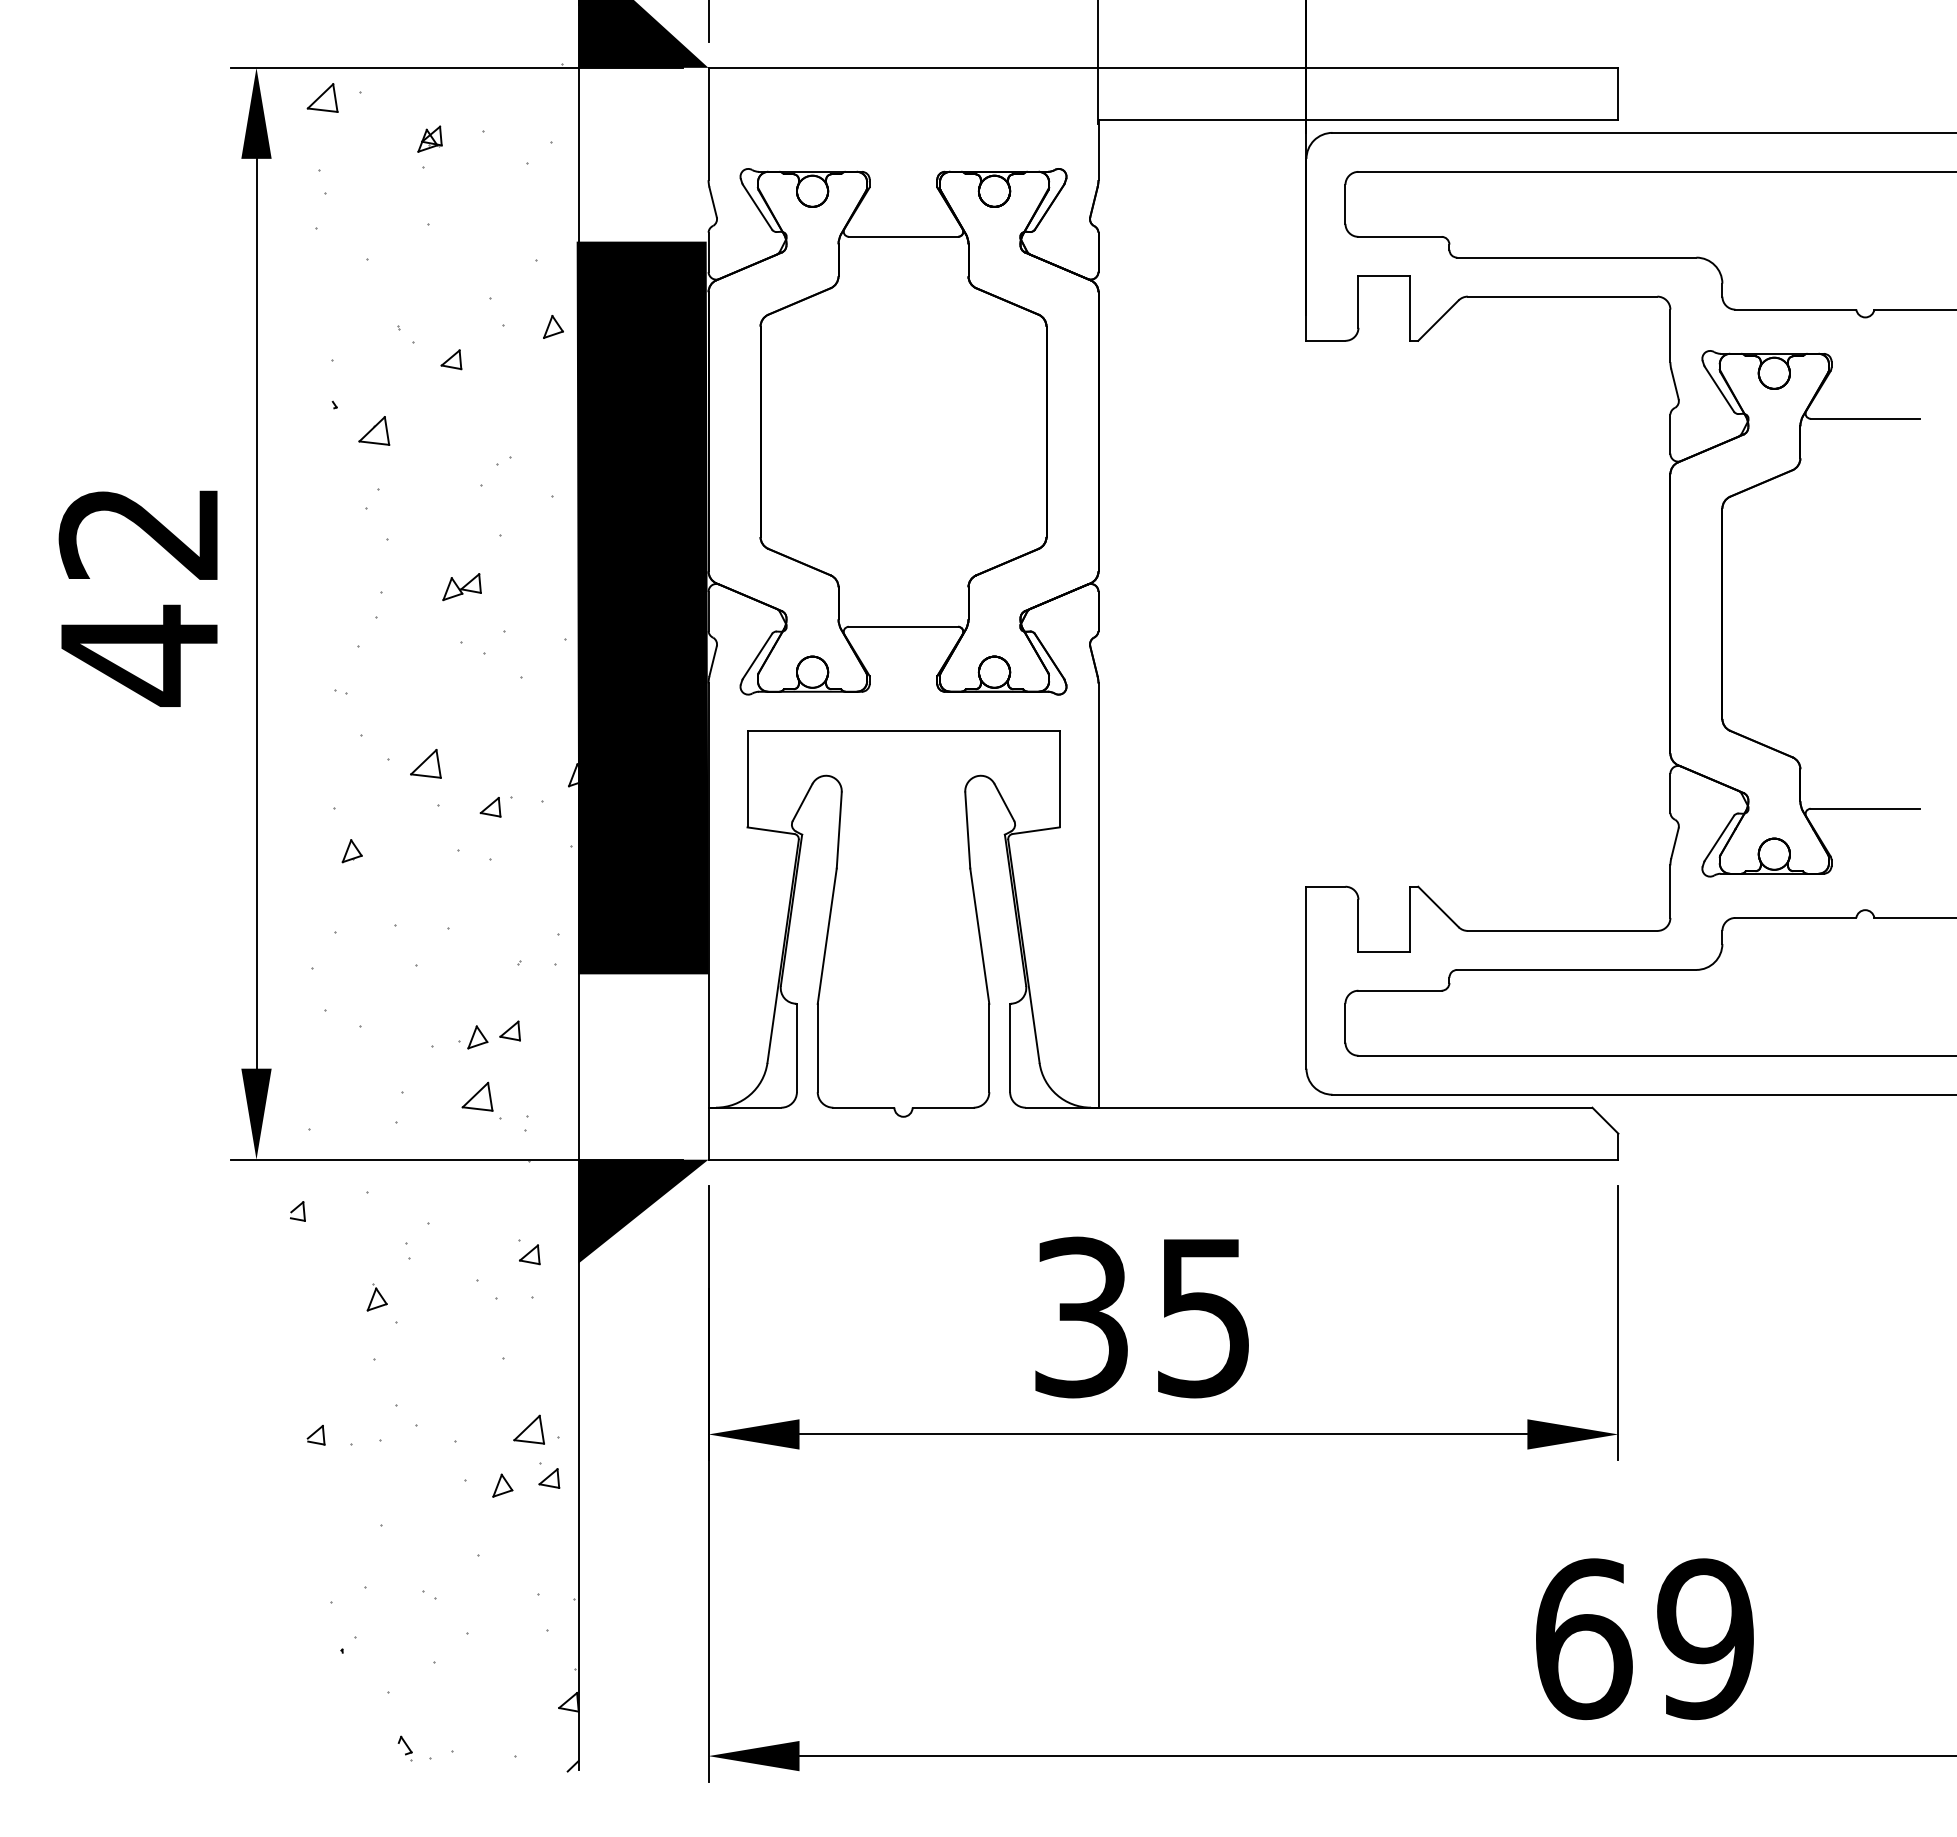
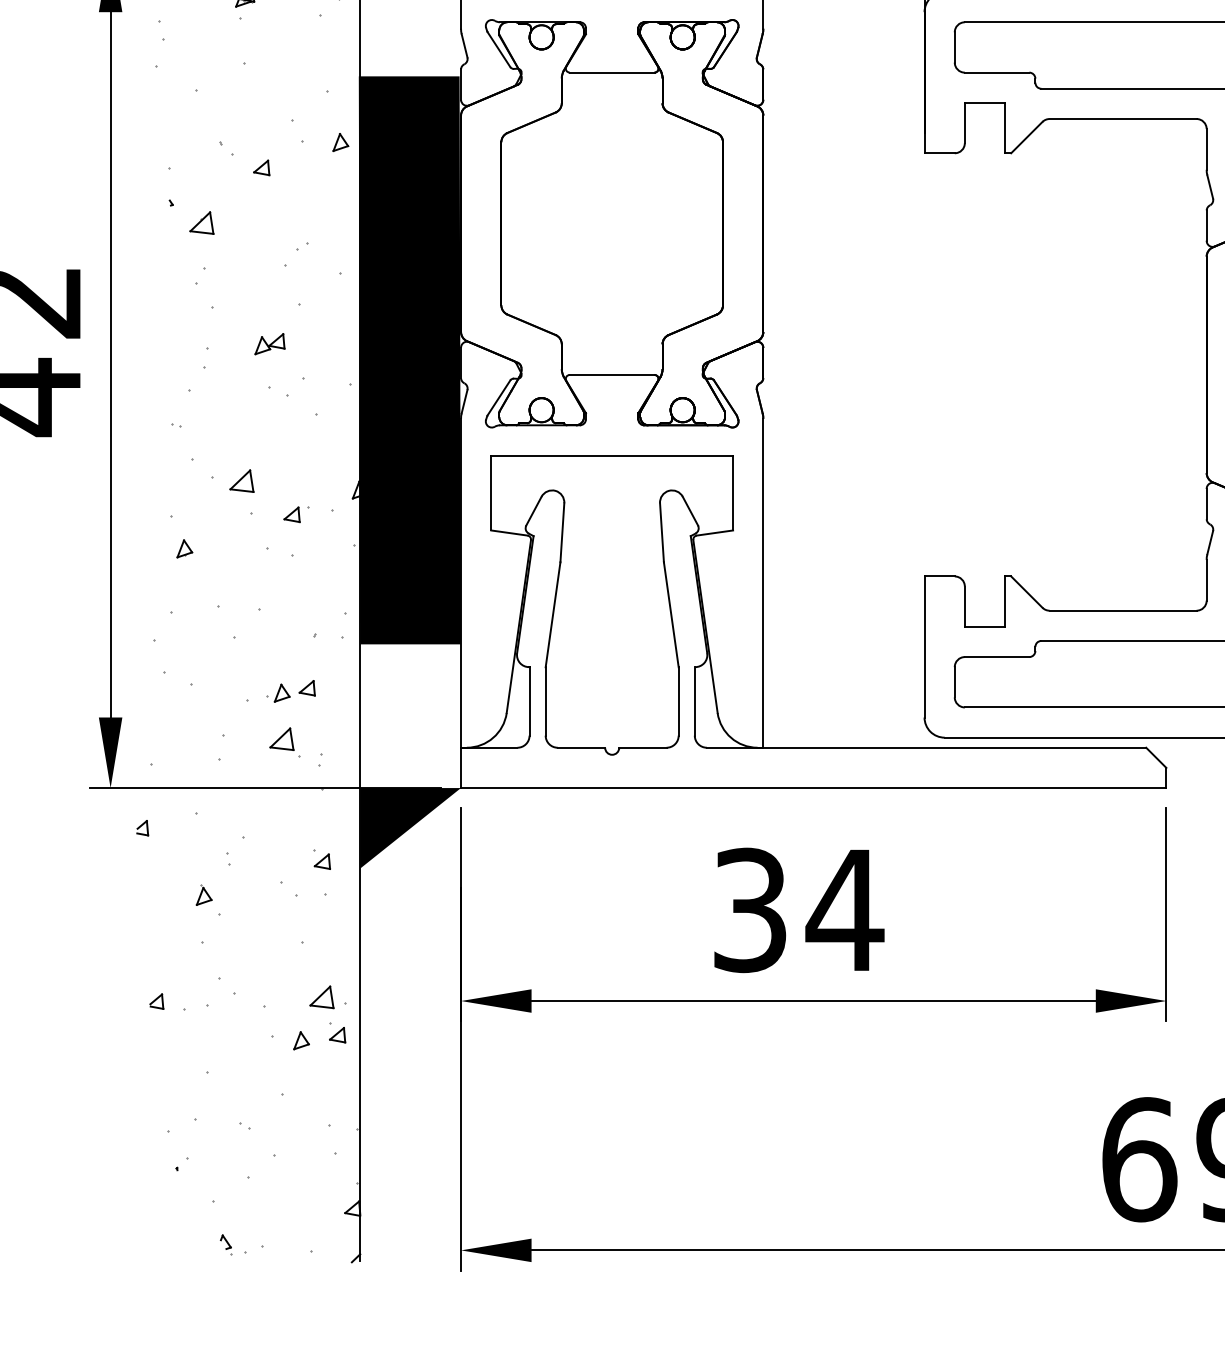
text: (1203, 1318) -> (844, 911), 35 -> 34

